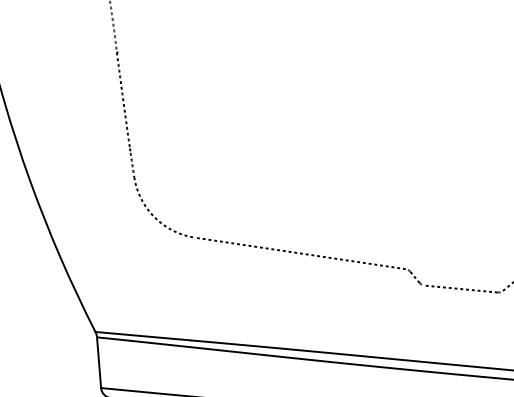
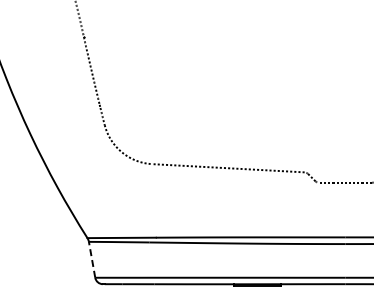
line: (99, 362) -> (92, 259), solid -> dashed

